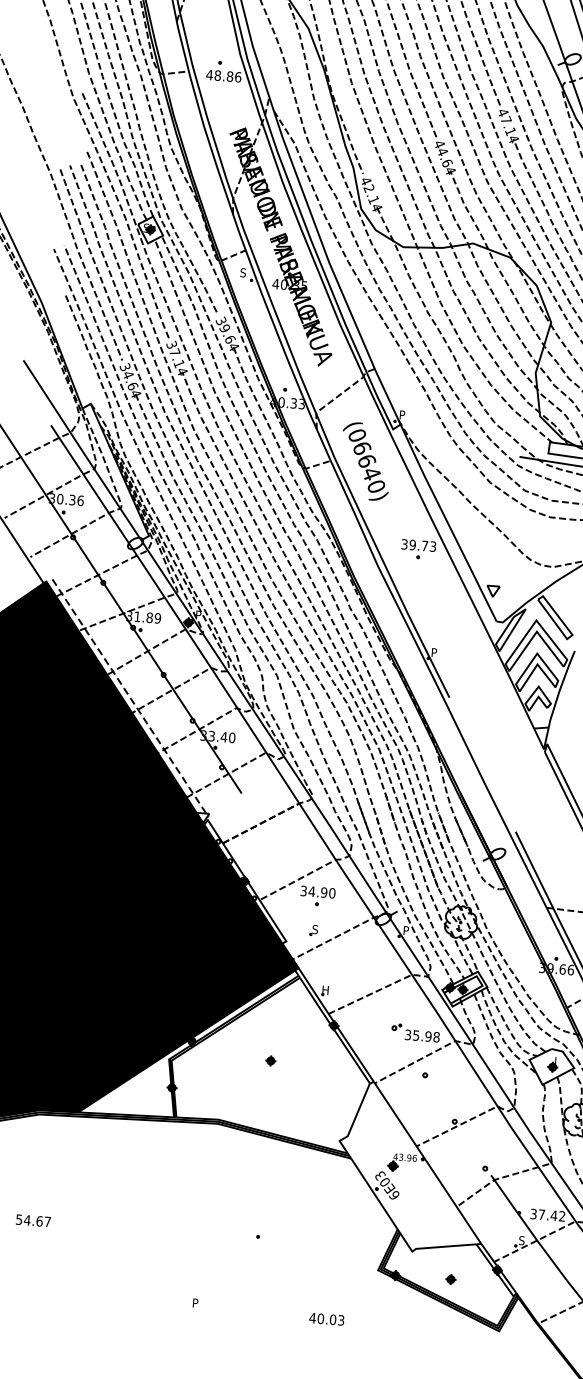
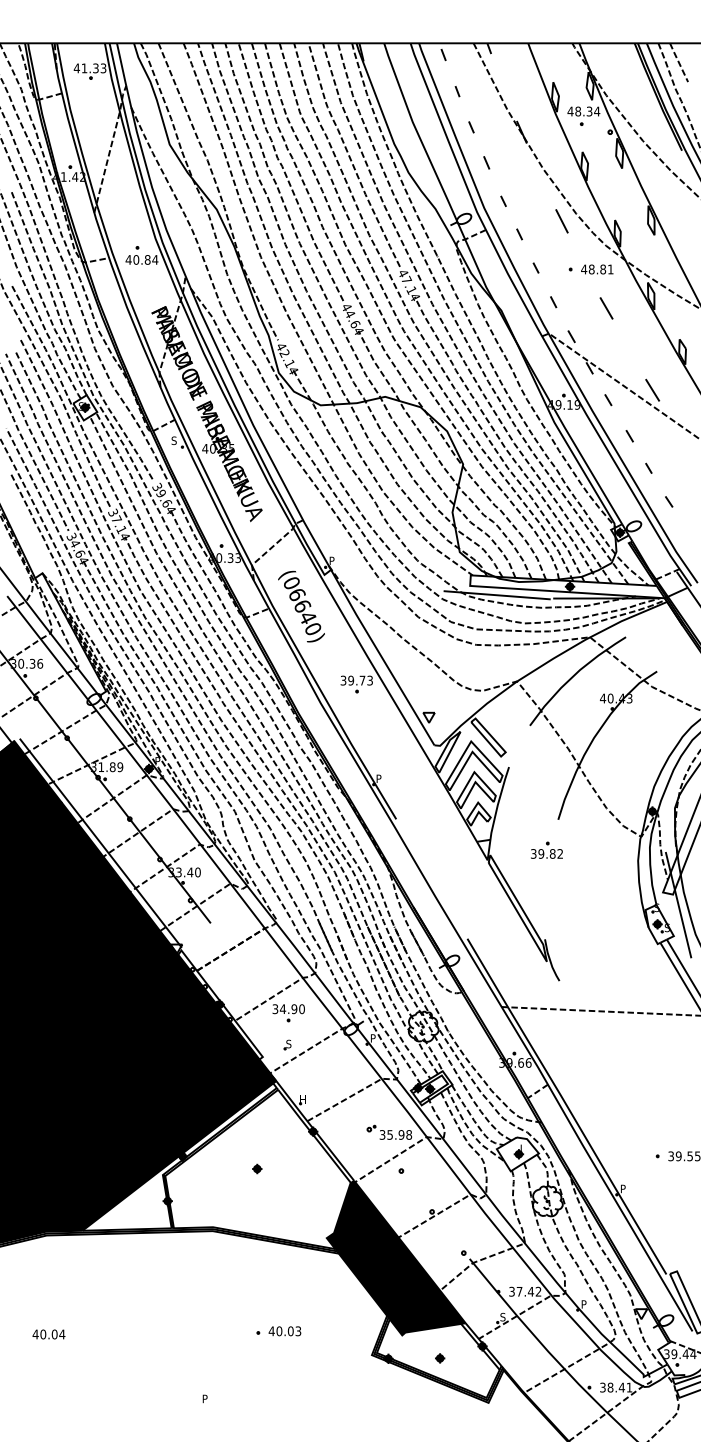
text: (227, 75) -> (145, 259), 48.86 -> 40.84
line: (130, 698) -> (100, 843), dashed -> solid
fill: (411, 1167) -> (395, 1257), added
text: (32, 1220) -> (48, 1334), 54.67 -> 40.04
text: (326, 1319) -> (284, 1331), moved

